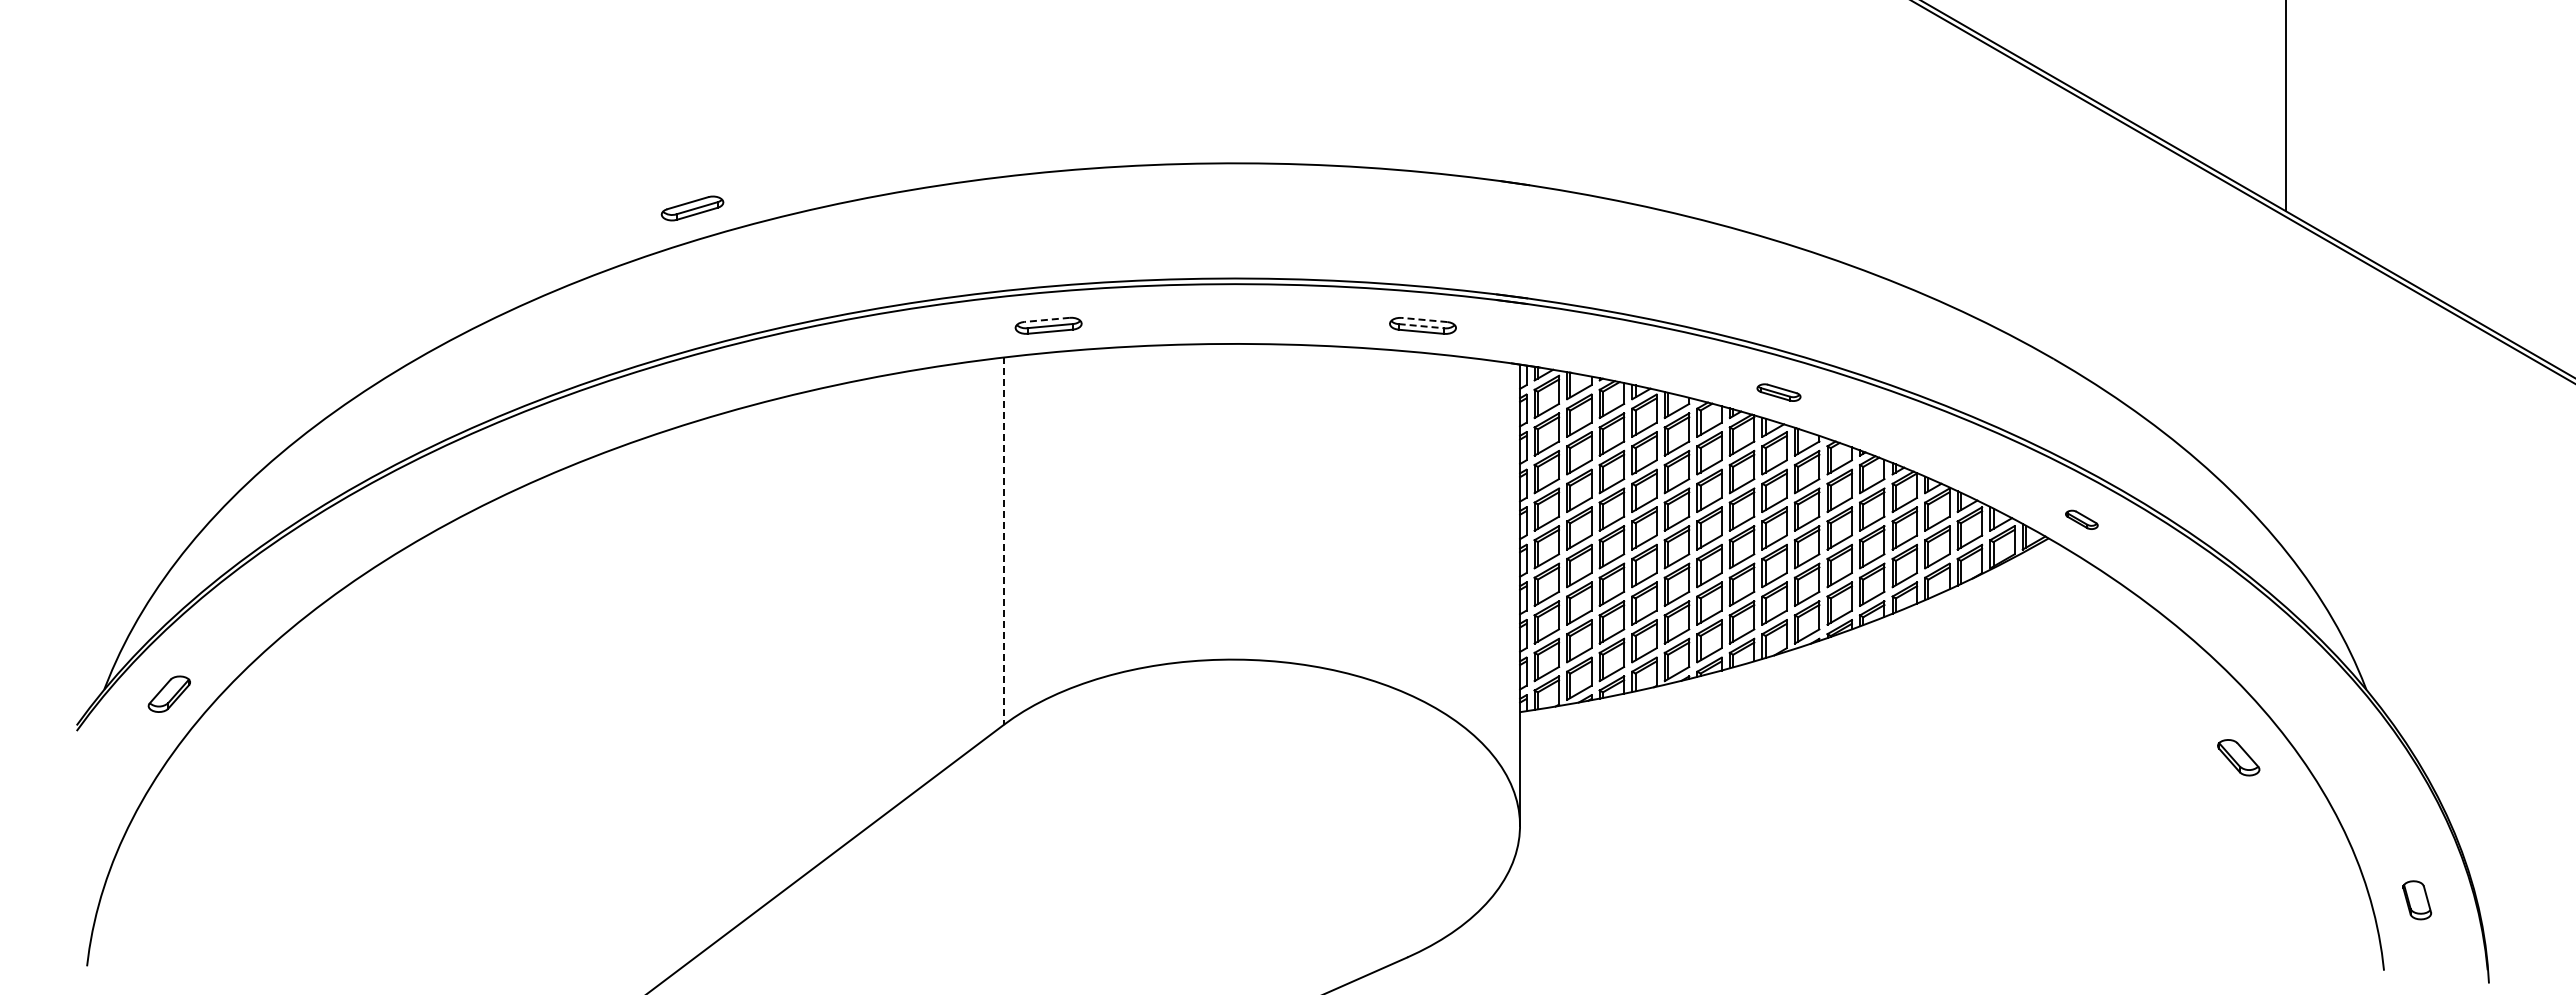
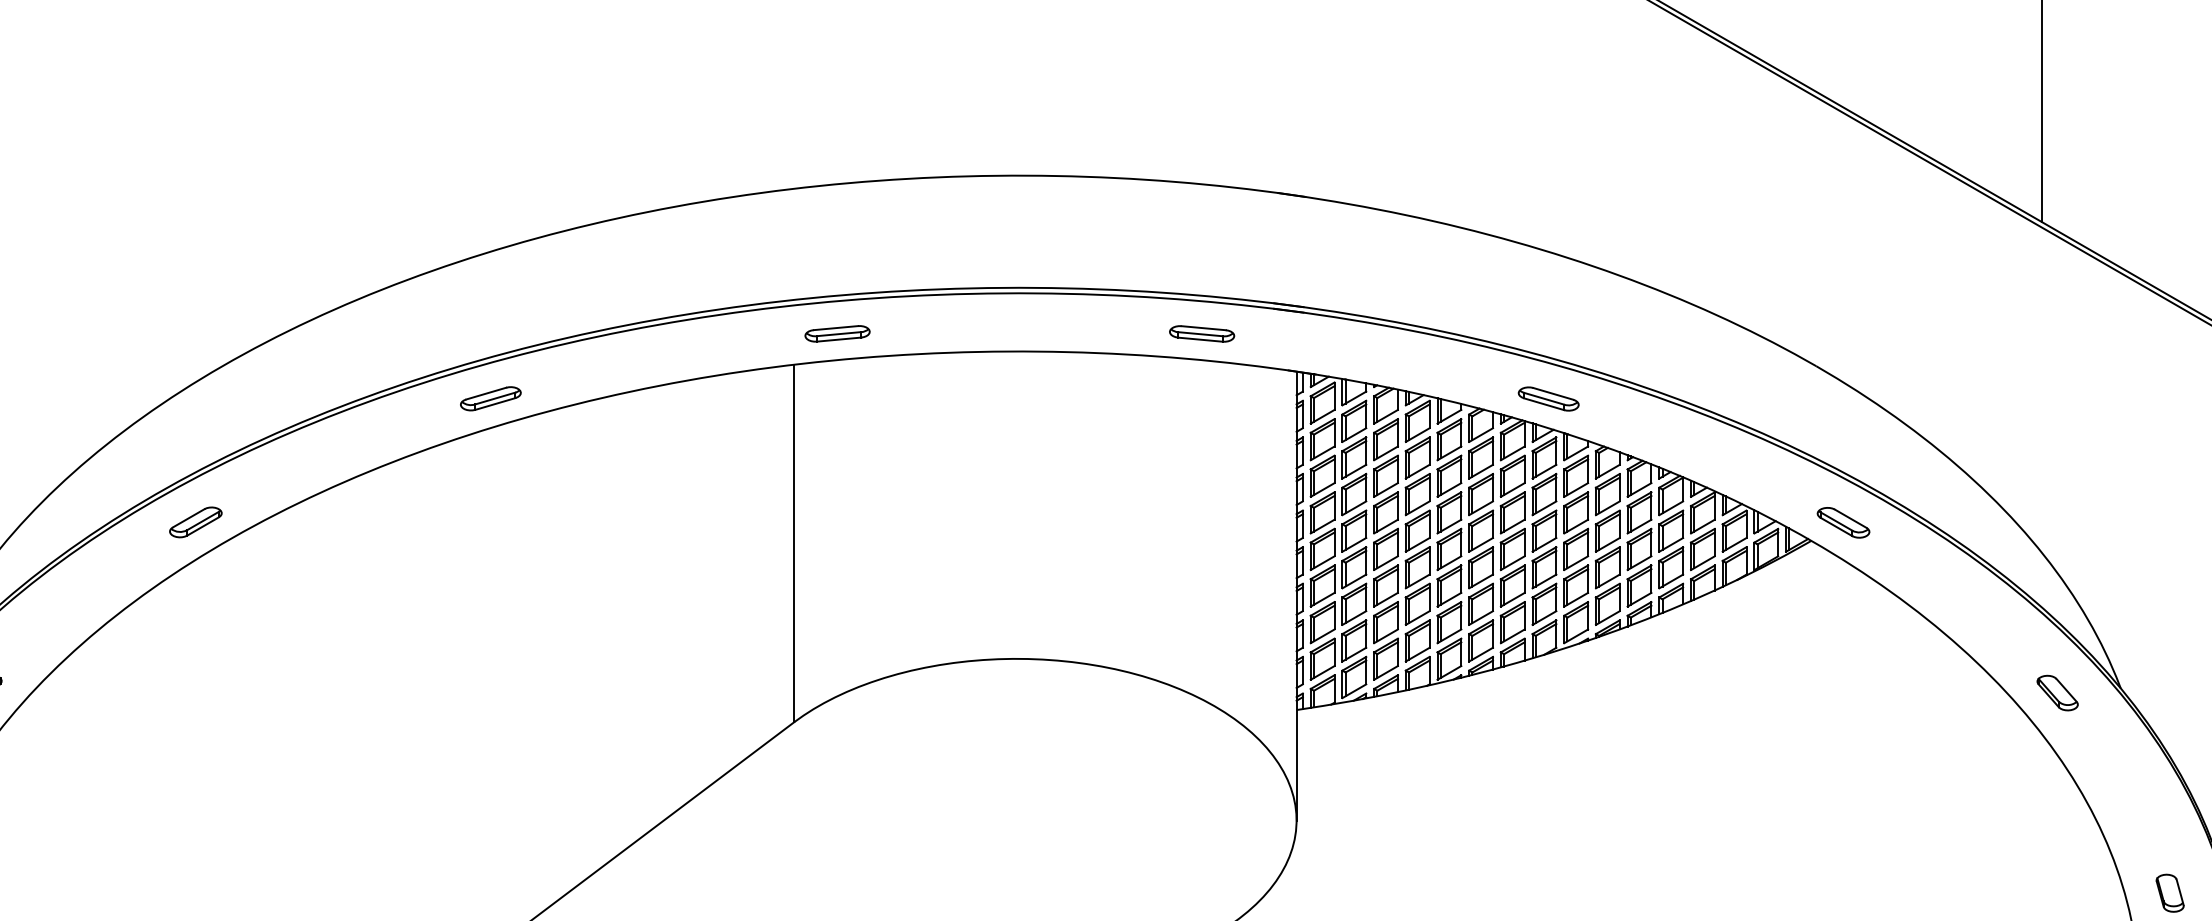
part: (692, 208) -> (490, 398), moved
line: (1047, 319) -> (836, 327), dashed -> solid
line: (1424, 319) -> (1203, 327), dashed -> solid
line: (1421, 326) -> (1200, 334), dashed -> solid
part: (1778, 392) -> (1548, 398), size x1.43
part: (389, 519) -> (195, 522), added
part: (2081, 519) -> (1843, 522), size x1.67
line: (1004, 541) -> (794, 543), dashed -> solid
part: (2238, 757) -> (2057, 692), moved

